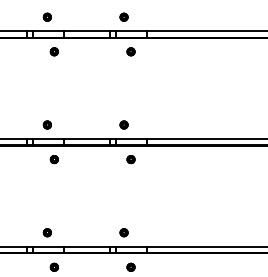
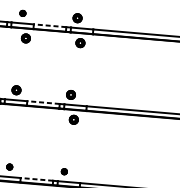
part: (123, 16) -> (77, 17), size x1.6
line: (86, 31) -> (49, 25), solid -> dashed
part: (53, 51) -> (25, 38), size x1.6
part: (130, 51) -> (80, 42), size x1.6
part: (46, 124) -> (15, 89), size x1.6
part: (123, 124) -> (70, 94), size x1.6
line: (86, 138) -> (43, 102), solid -> dashed
part: (53, 159) -> (18, 115), removed
part: (130, 159) -> (73, 119), size x1.6
line: (86, 246) -> (36, 179), solid -> dashed

